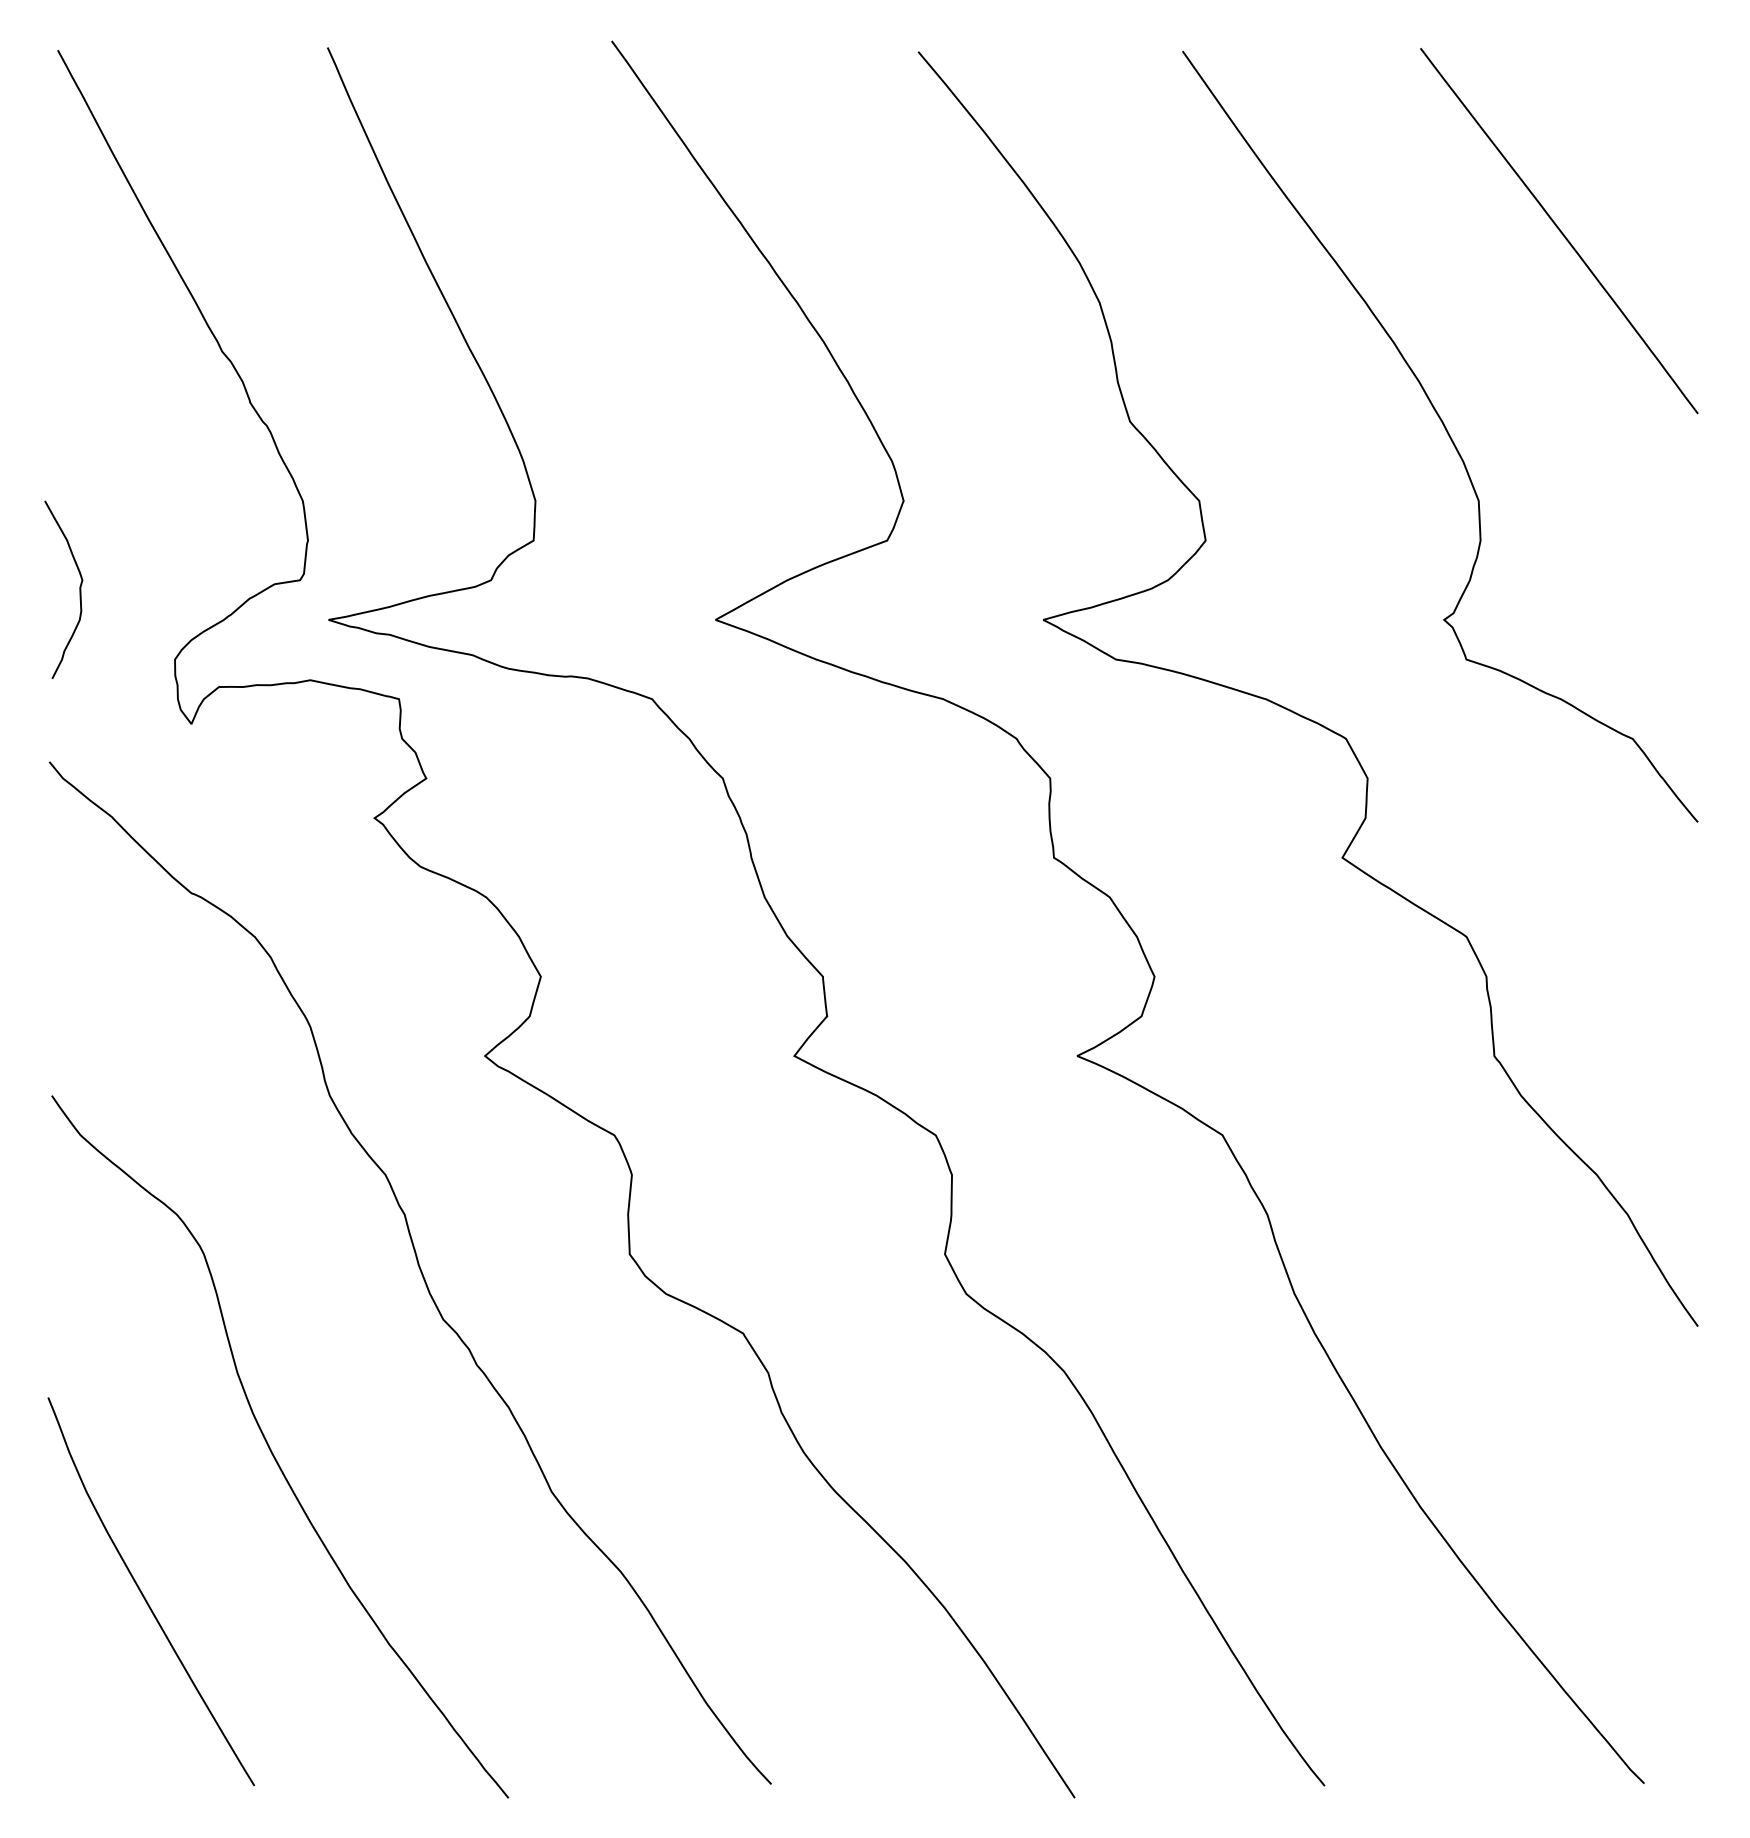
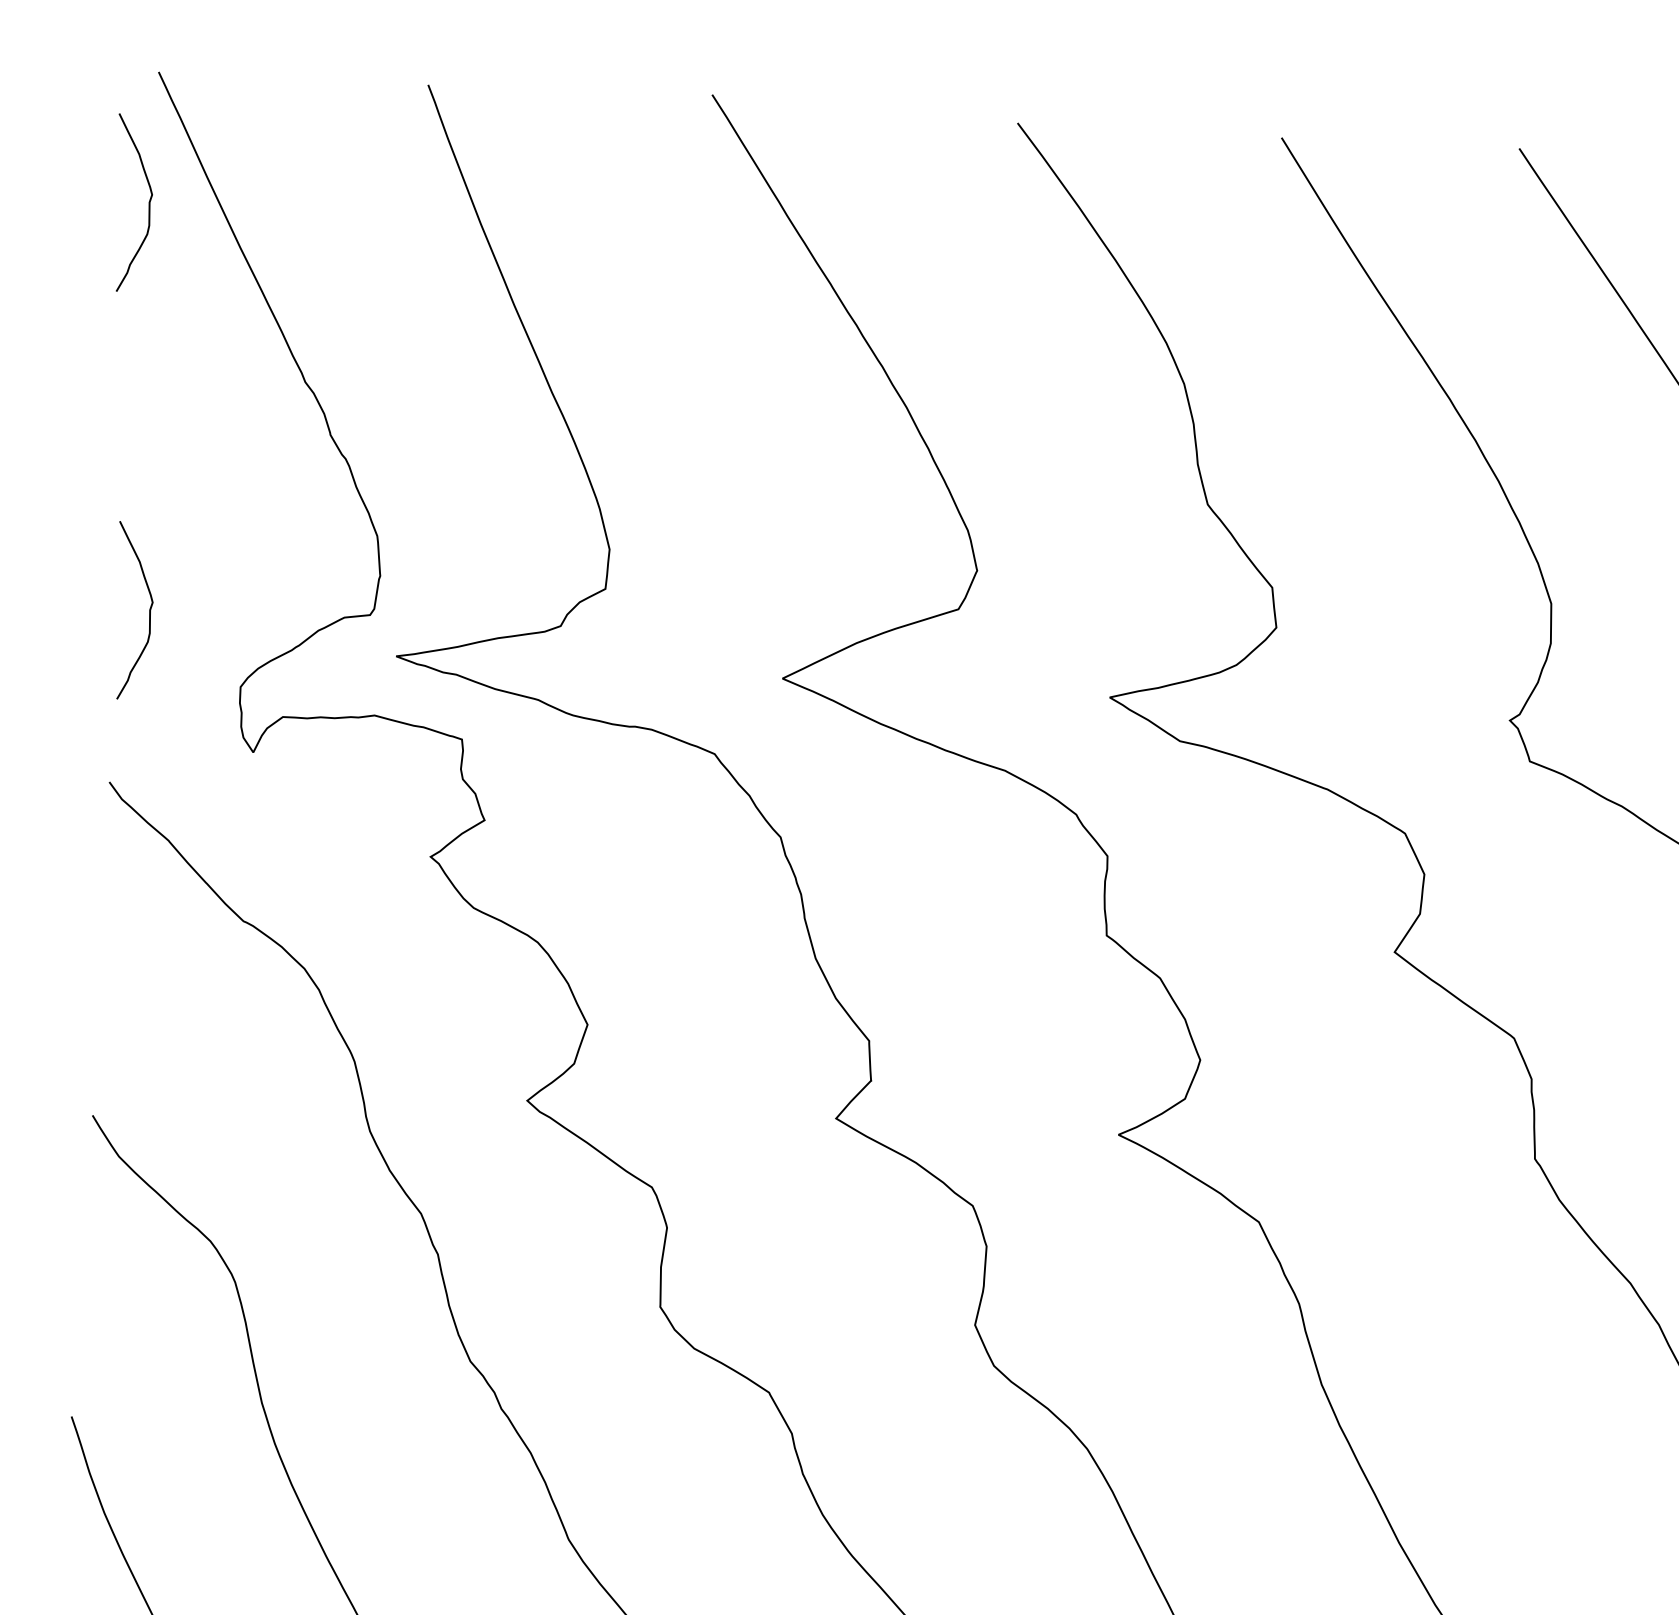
curve: (55, 182) -> (148, 203), added

